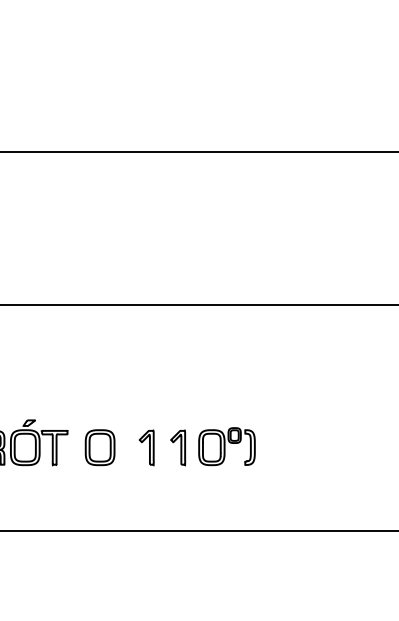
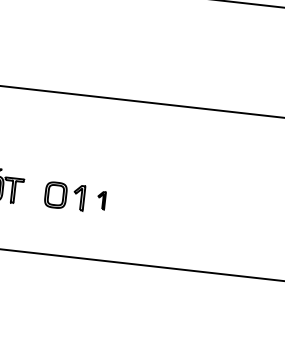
part: (226, 446) -> (136, 203), removed
part: (99, 447) -> (55, 195), moved
part: (178, 447) -> (101, 200), size x0.7

